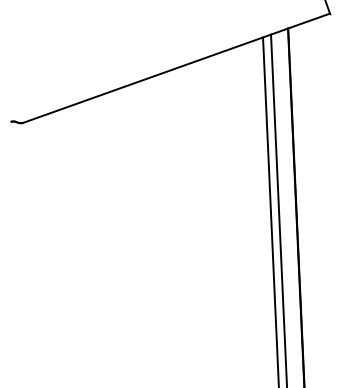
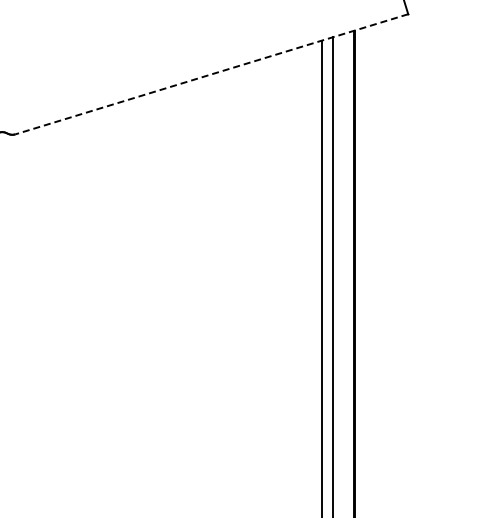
line: (176, 68) -> (211, 74), solid -> dashed

